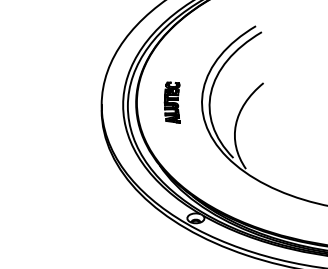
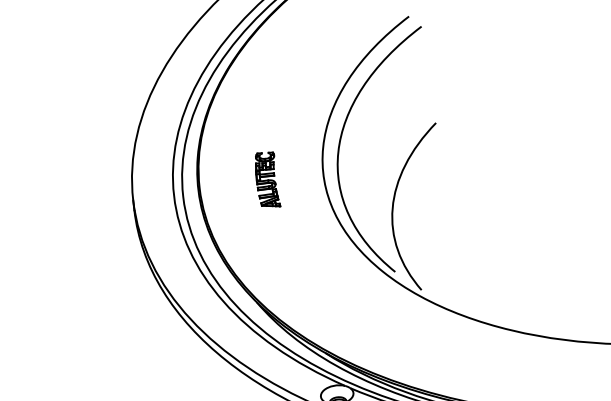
part: (172, 102) -> (267, 179), size x0.71

